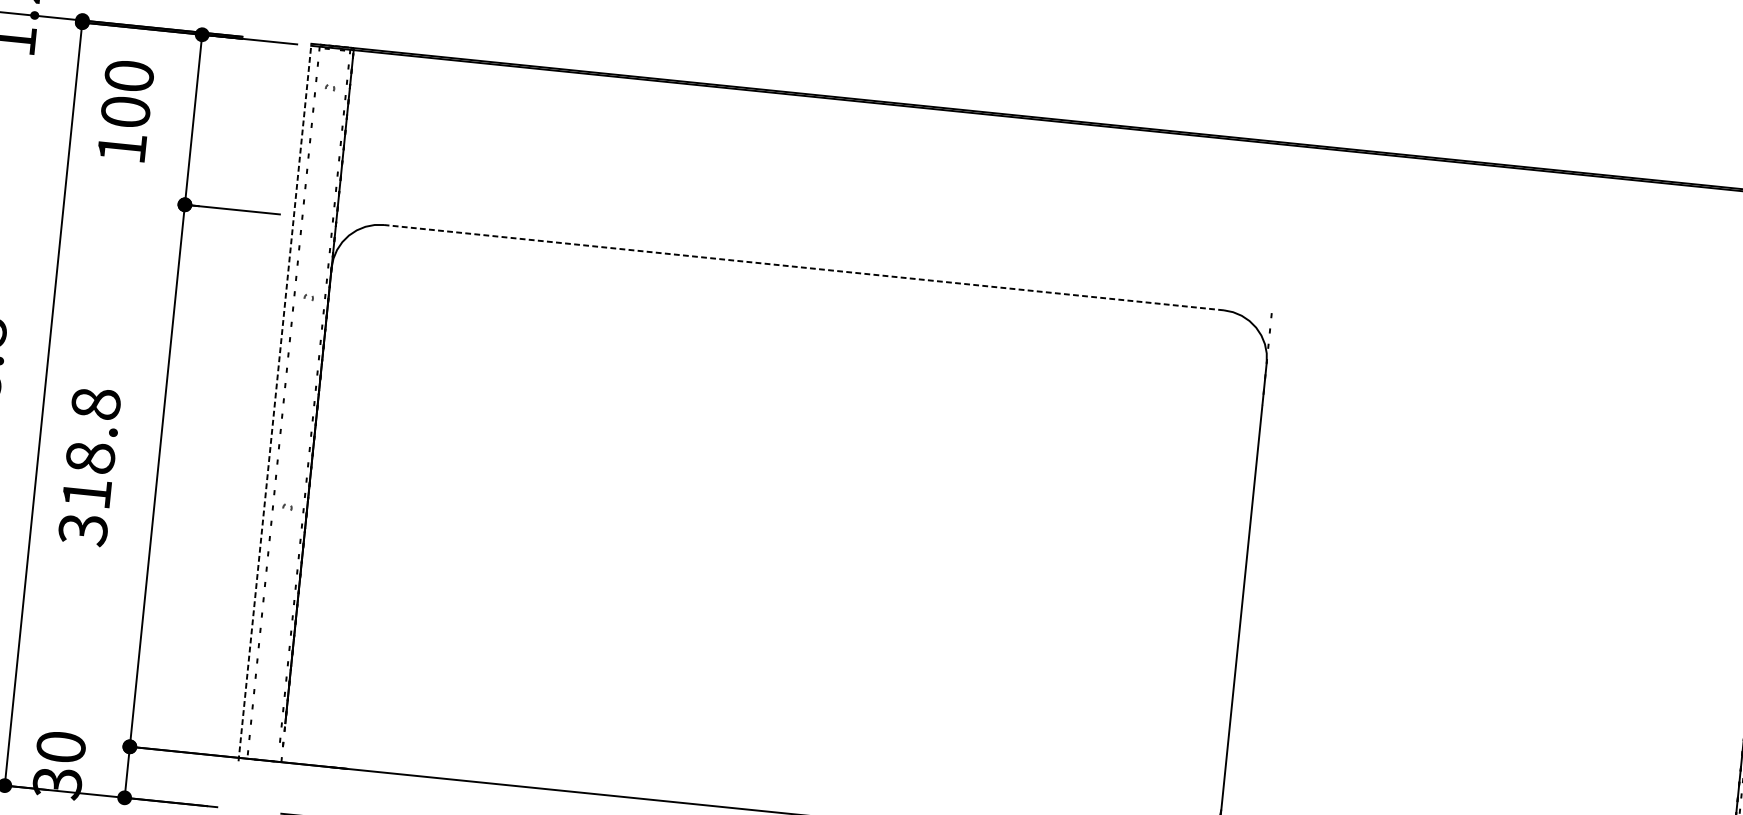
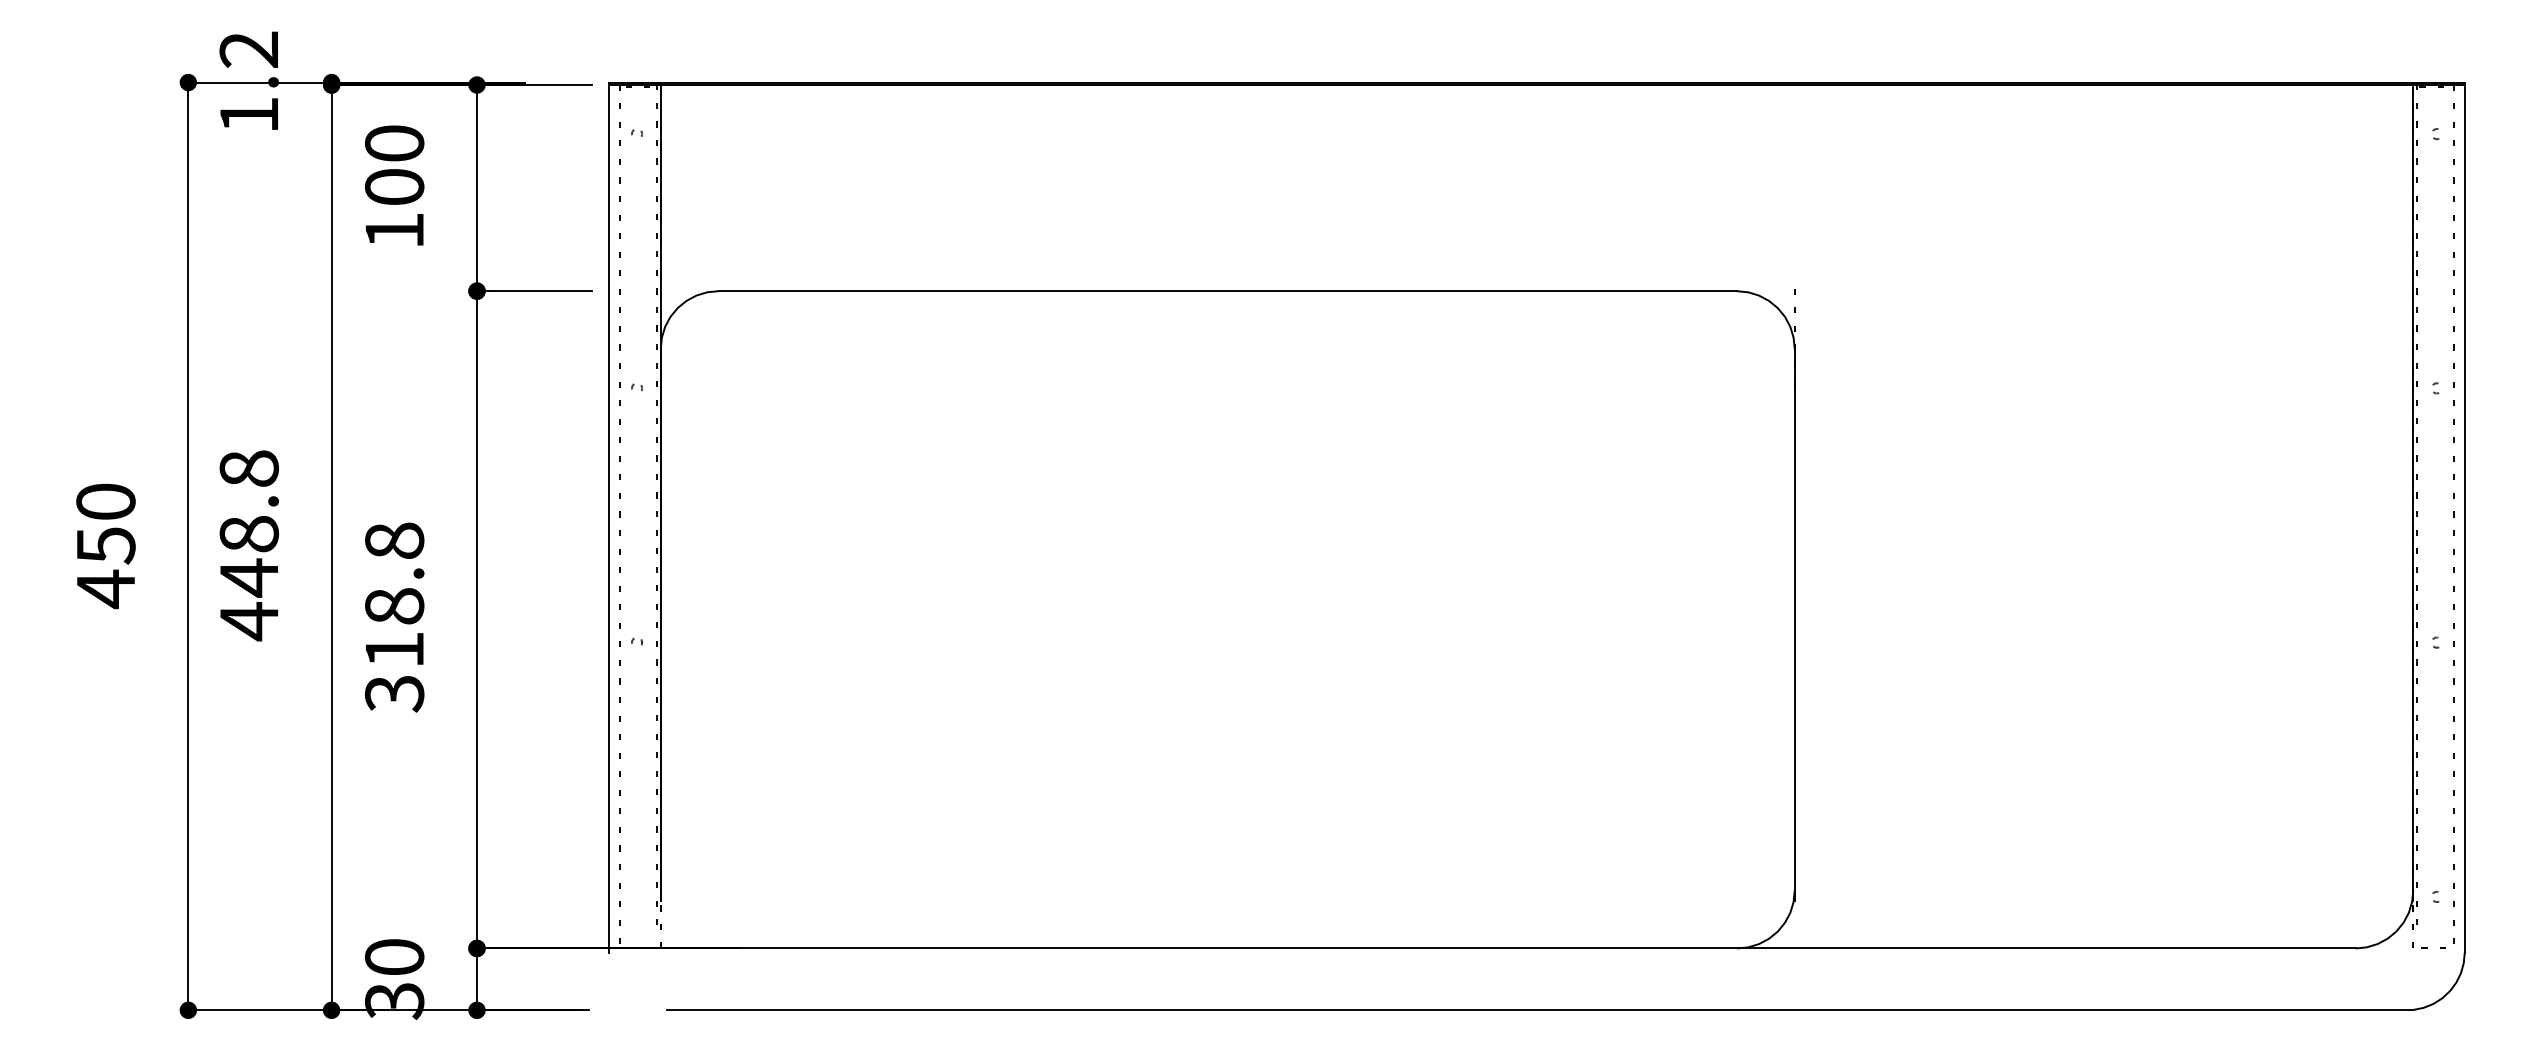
line: (803, 267) -> (1227, 291), dashed -> solid
line: (275, 402) -> (609, 517), dashed -> solid

